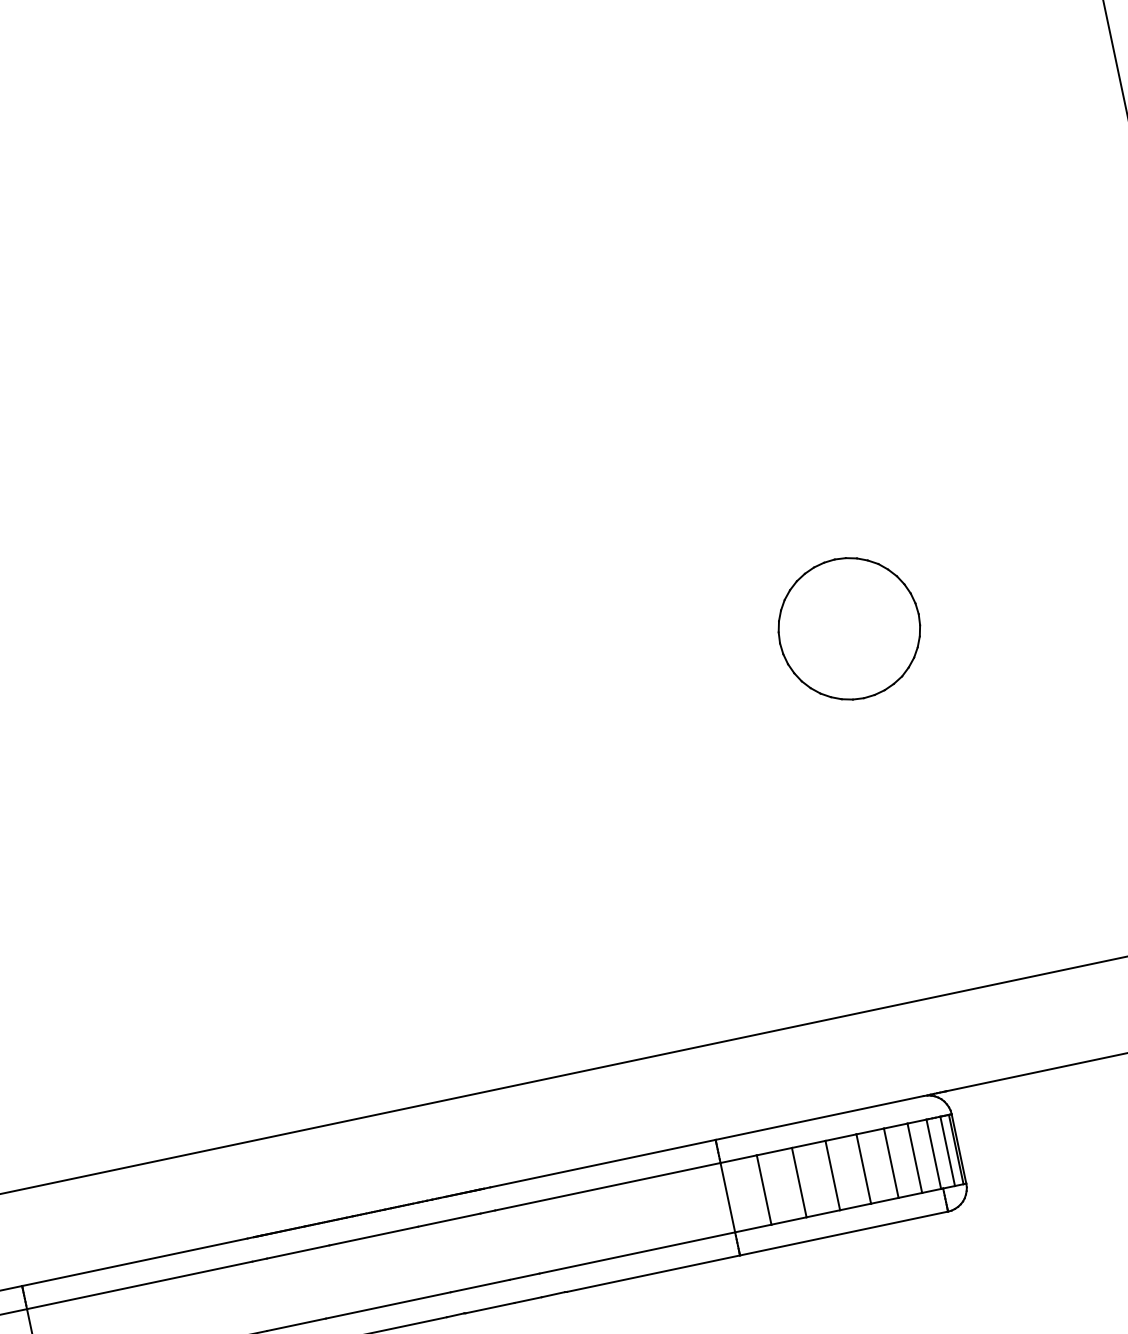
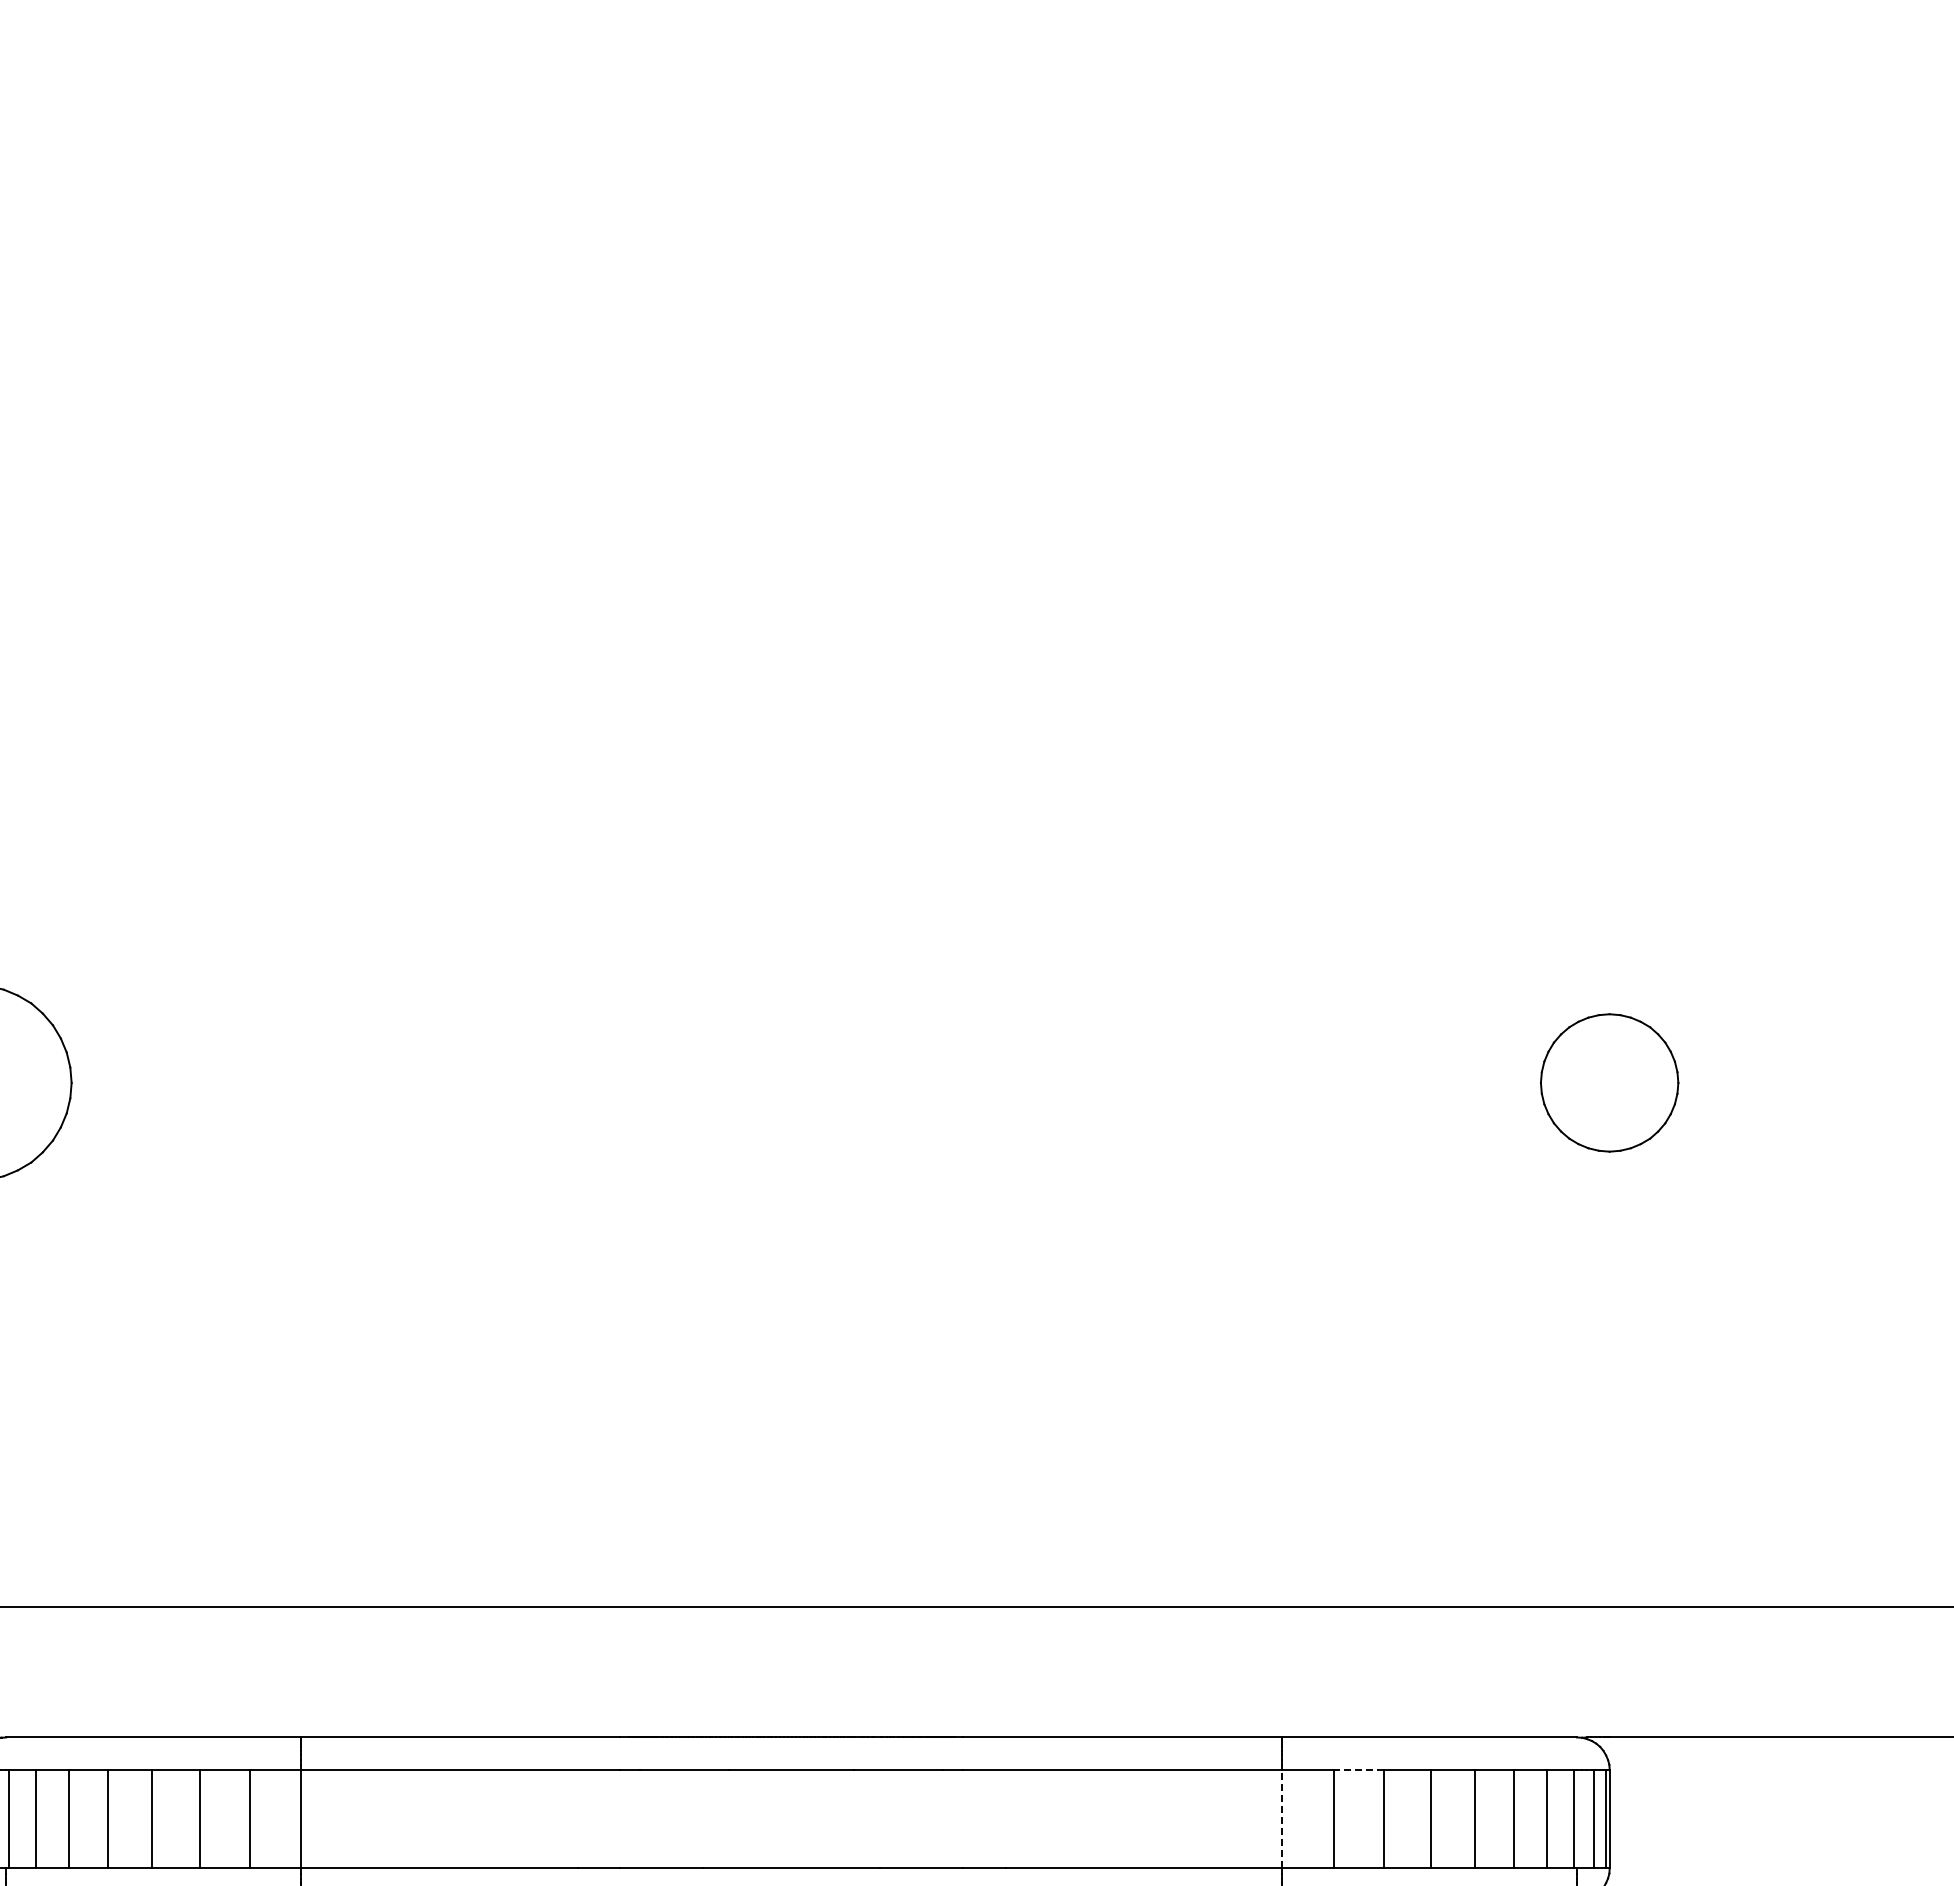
part: (849, 628) -> (1609, 1082), size x0.7
line: (774, 1151) -> (1358, 1770), solid -> dashed
line: (727, 1197) -> (1282, 1818), solid -> dashed

